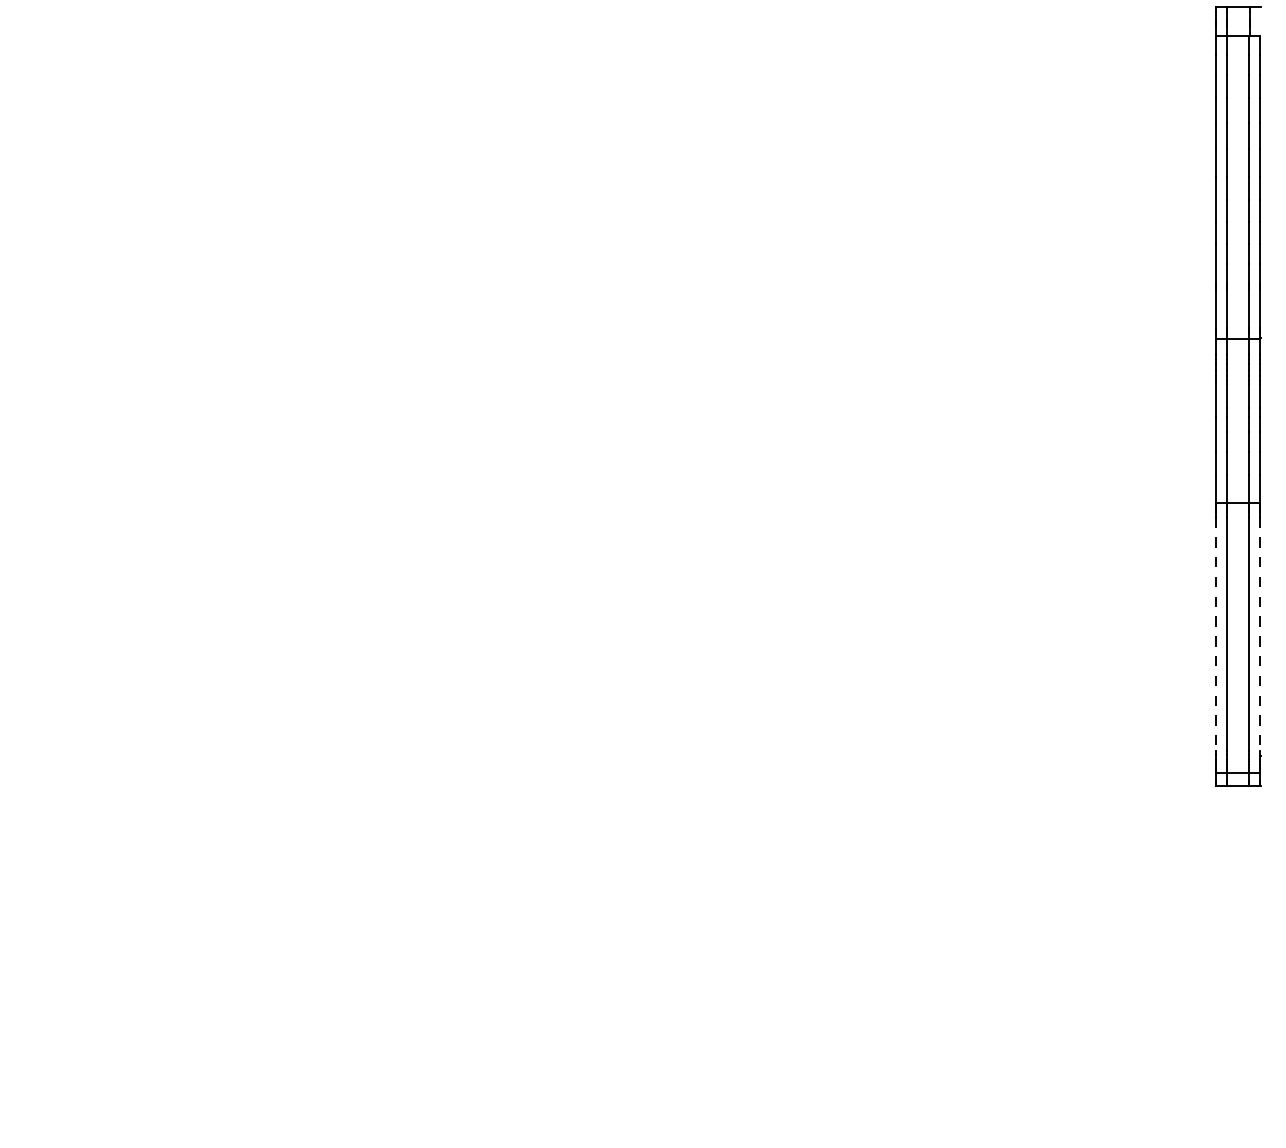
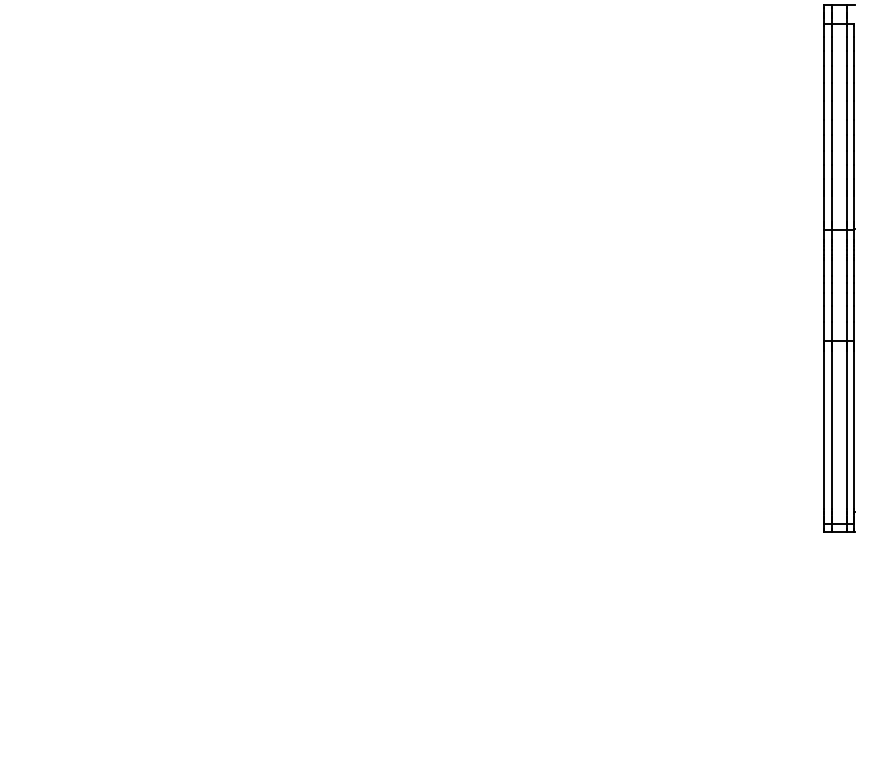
line: (1216, 635) -> (824, 430), dashed -> solid
line: (1260, 635) -> (854, 430), dashed -> solid

